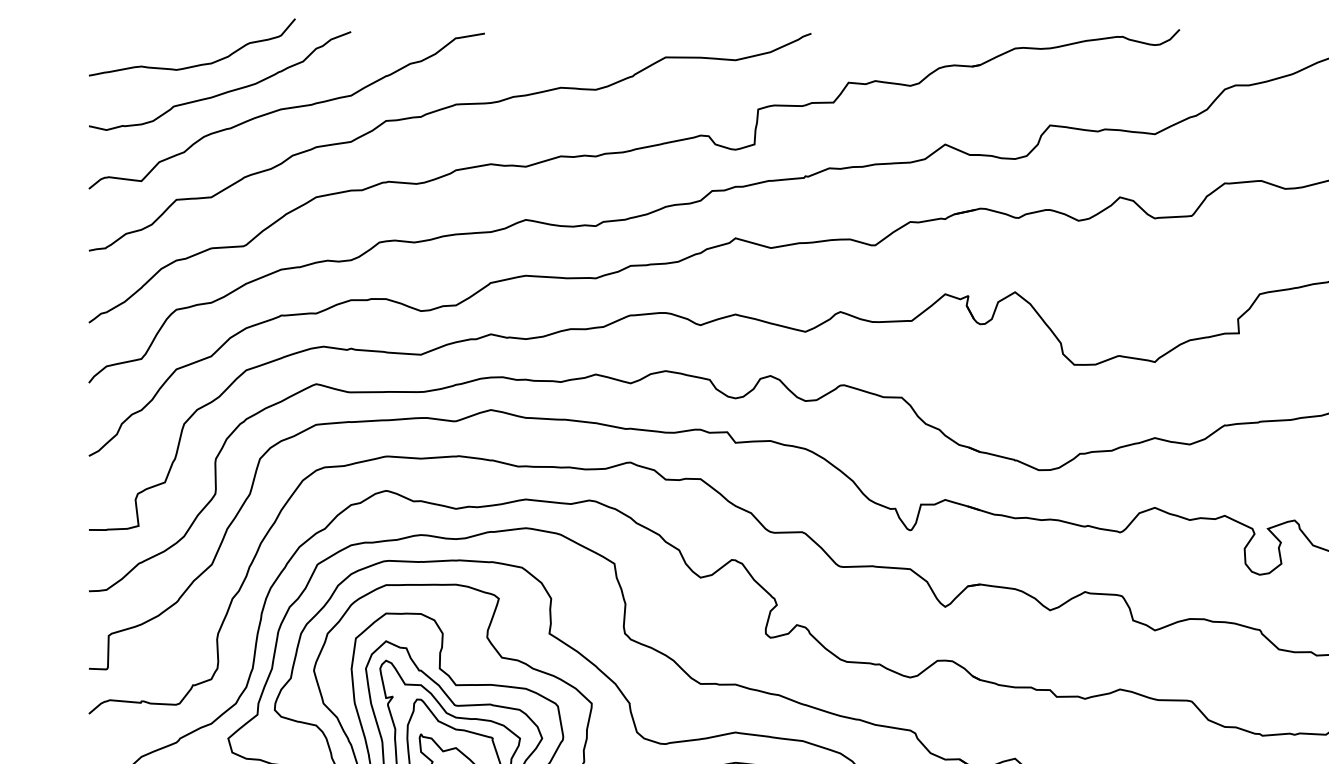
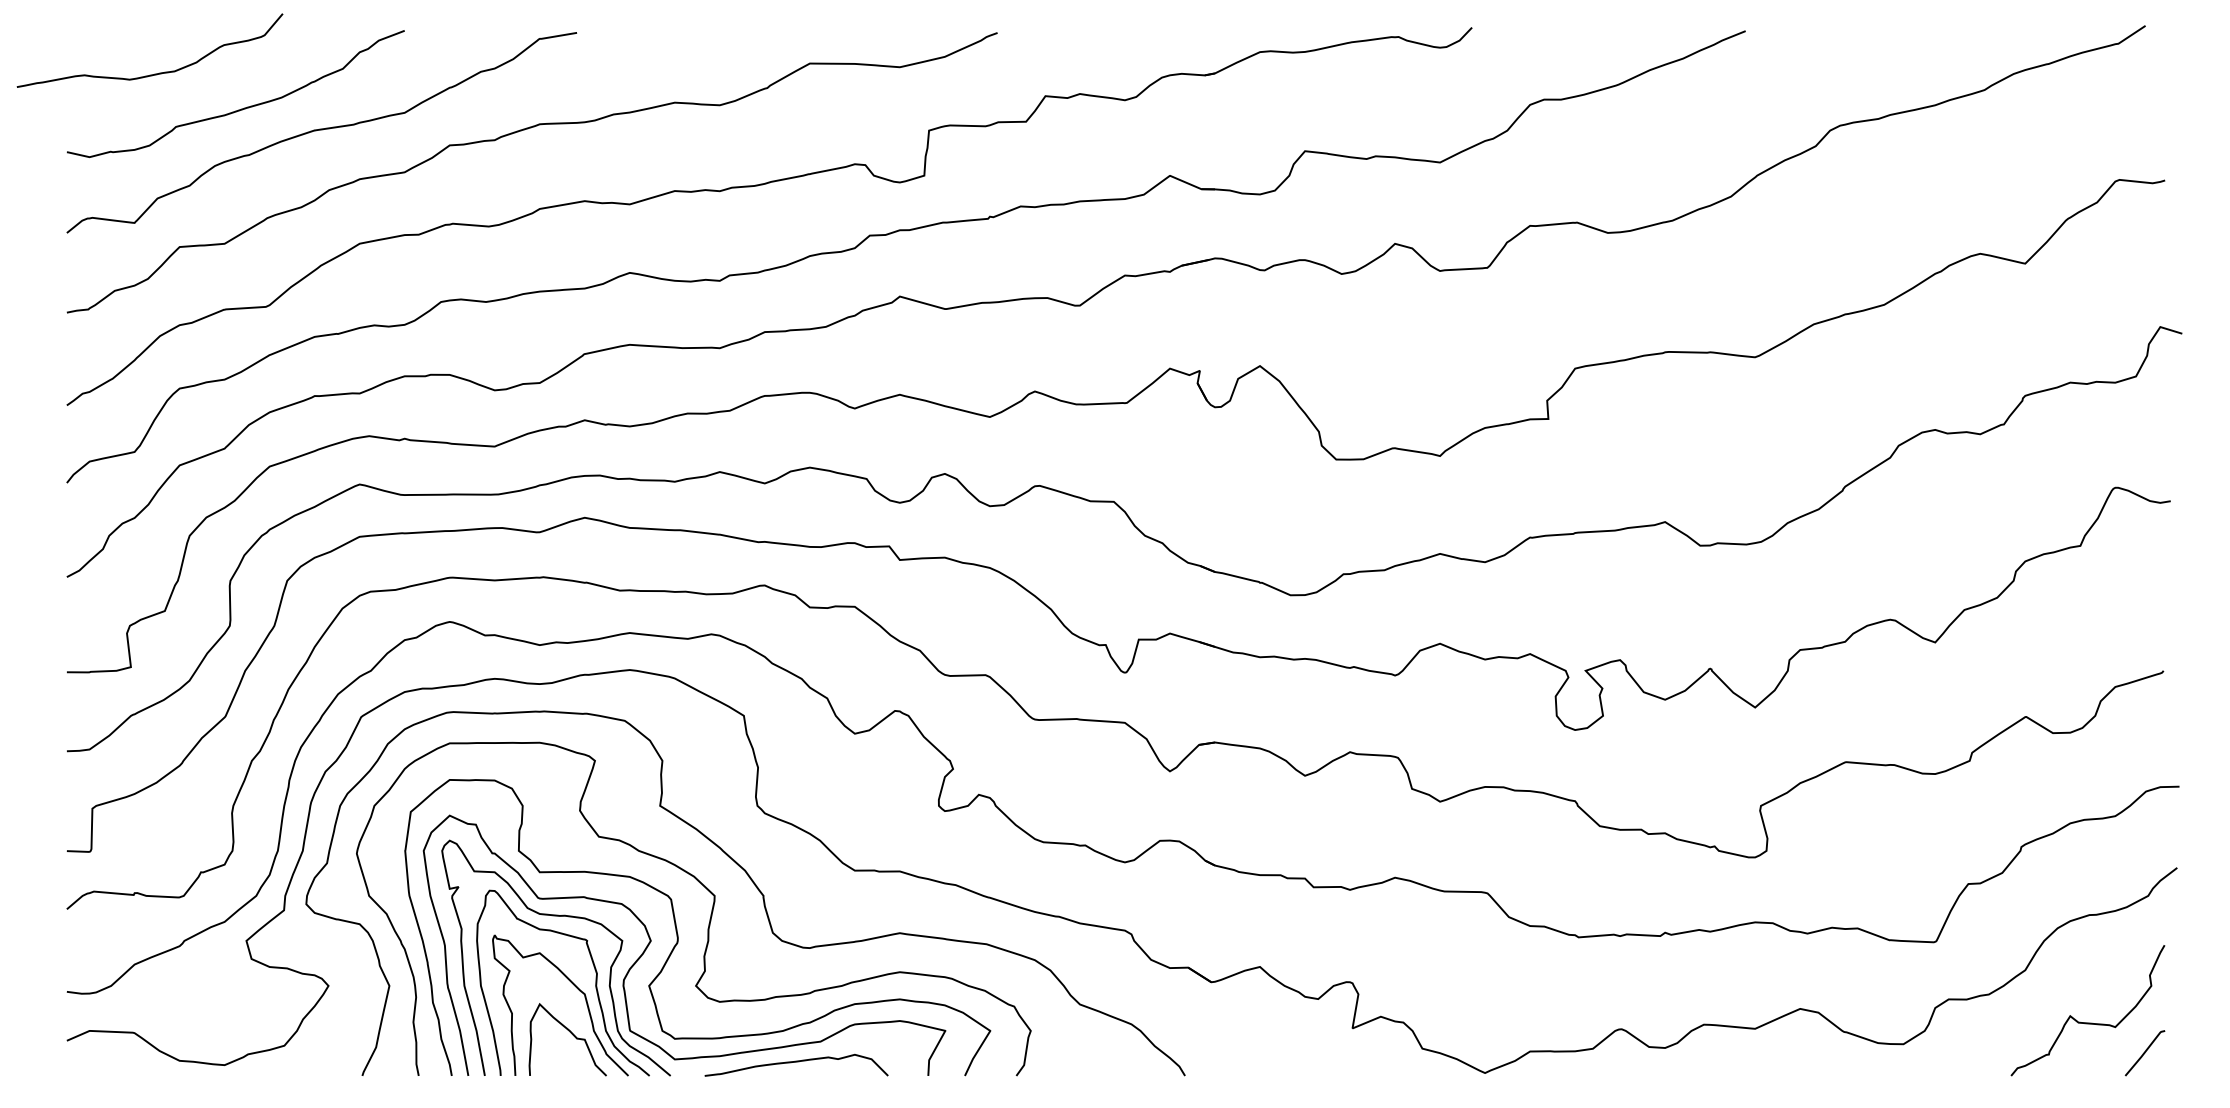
curve: (195, 65) -> (154, 73), moved

